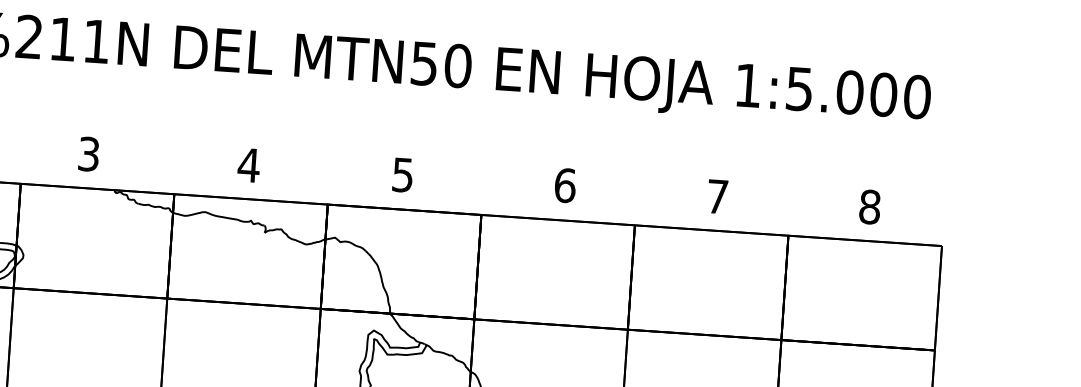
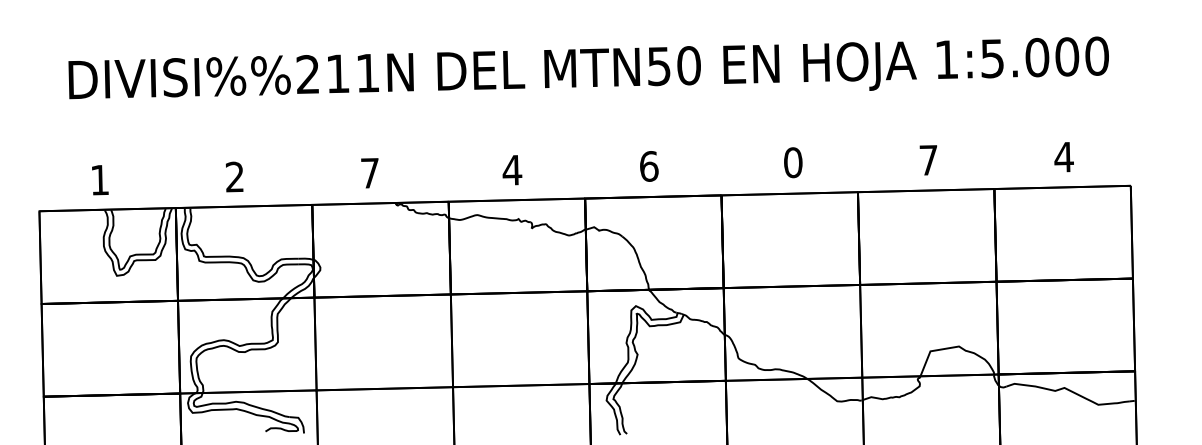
text: (89, 153) -> (370, 172), 3 -> 7
text: (403, 175) -> (649, 166), 5 -> 6
text: (565, 185) -> (793, 162), 6 -> 0
text: (869, 206) -> (1063, 156), 8 -> 4

